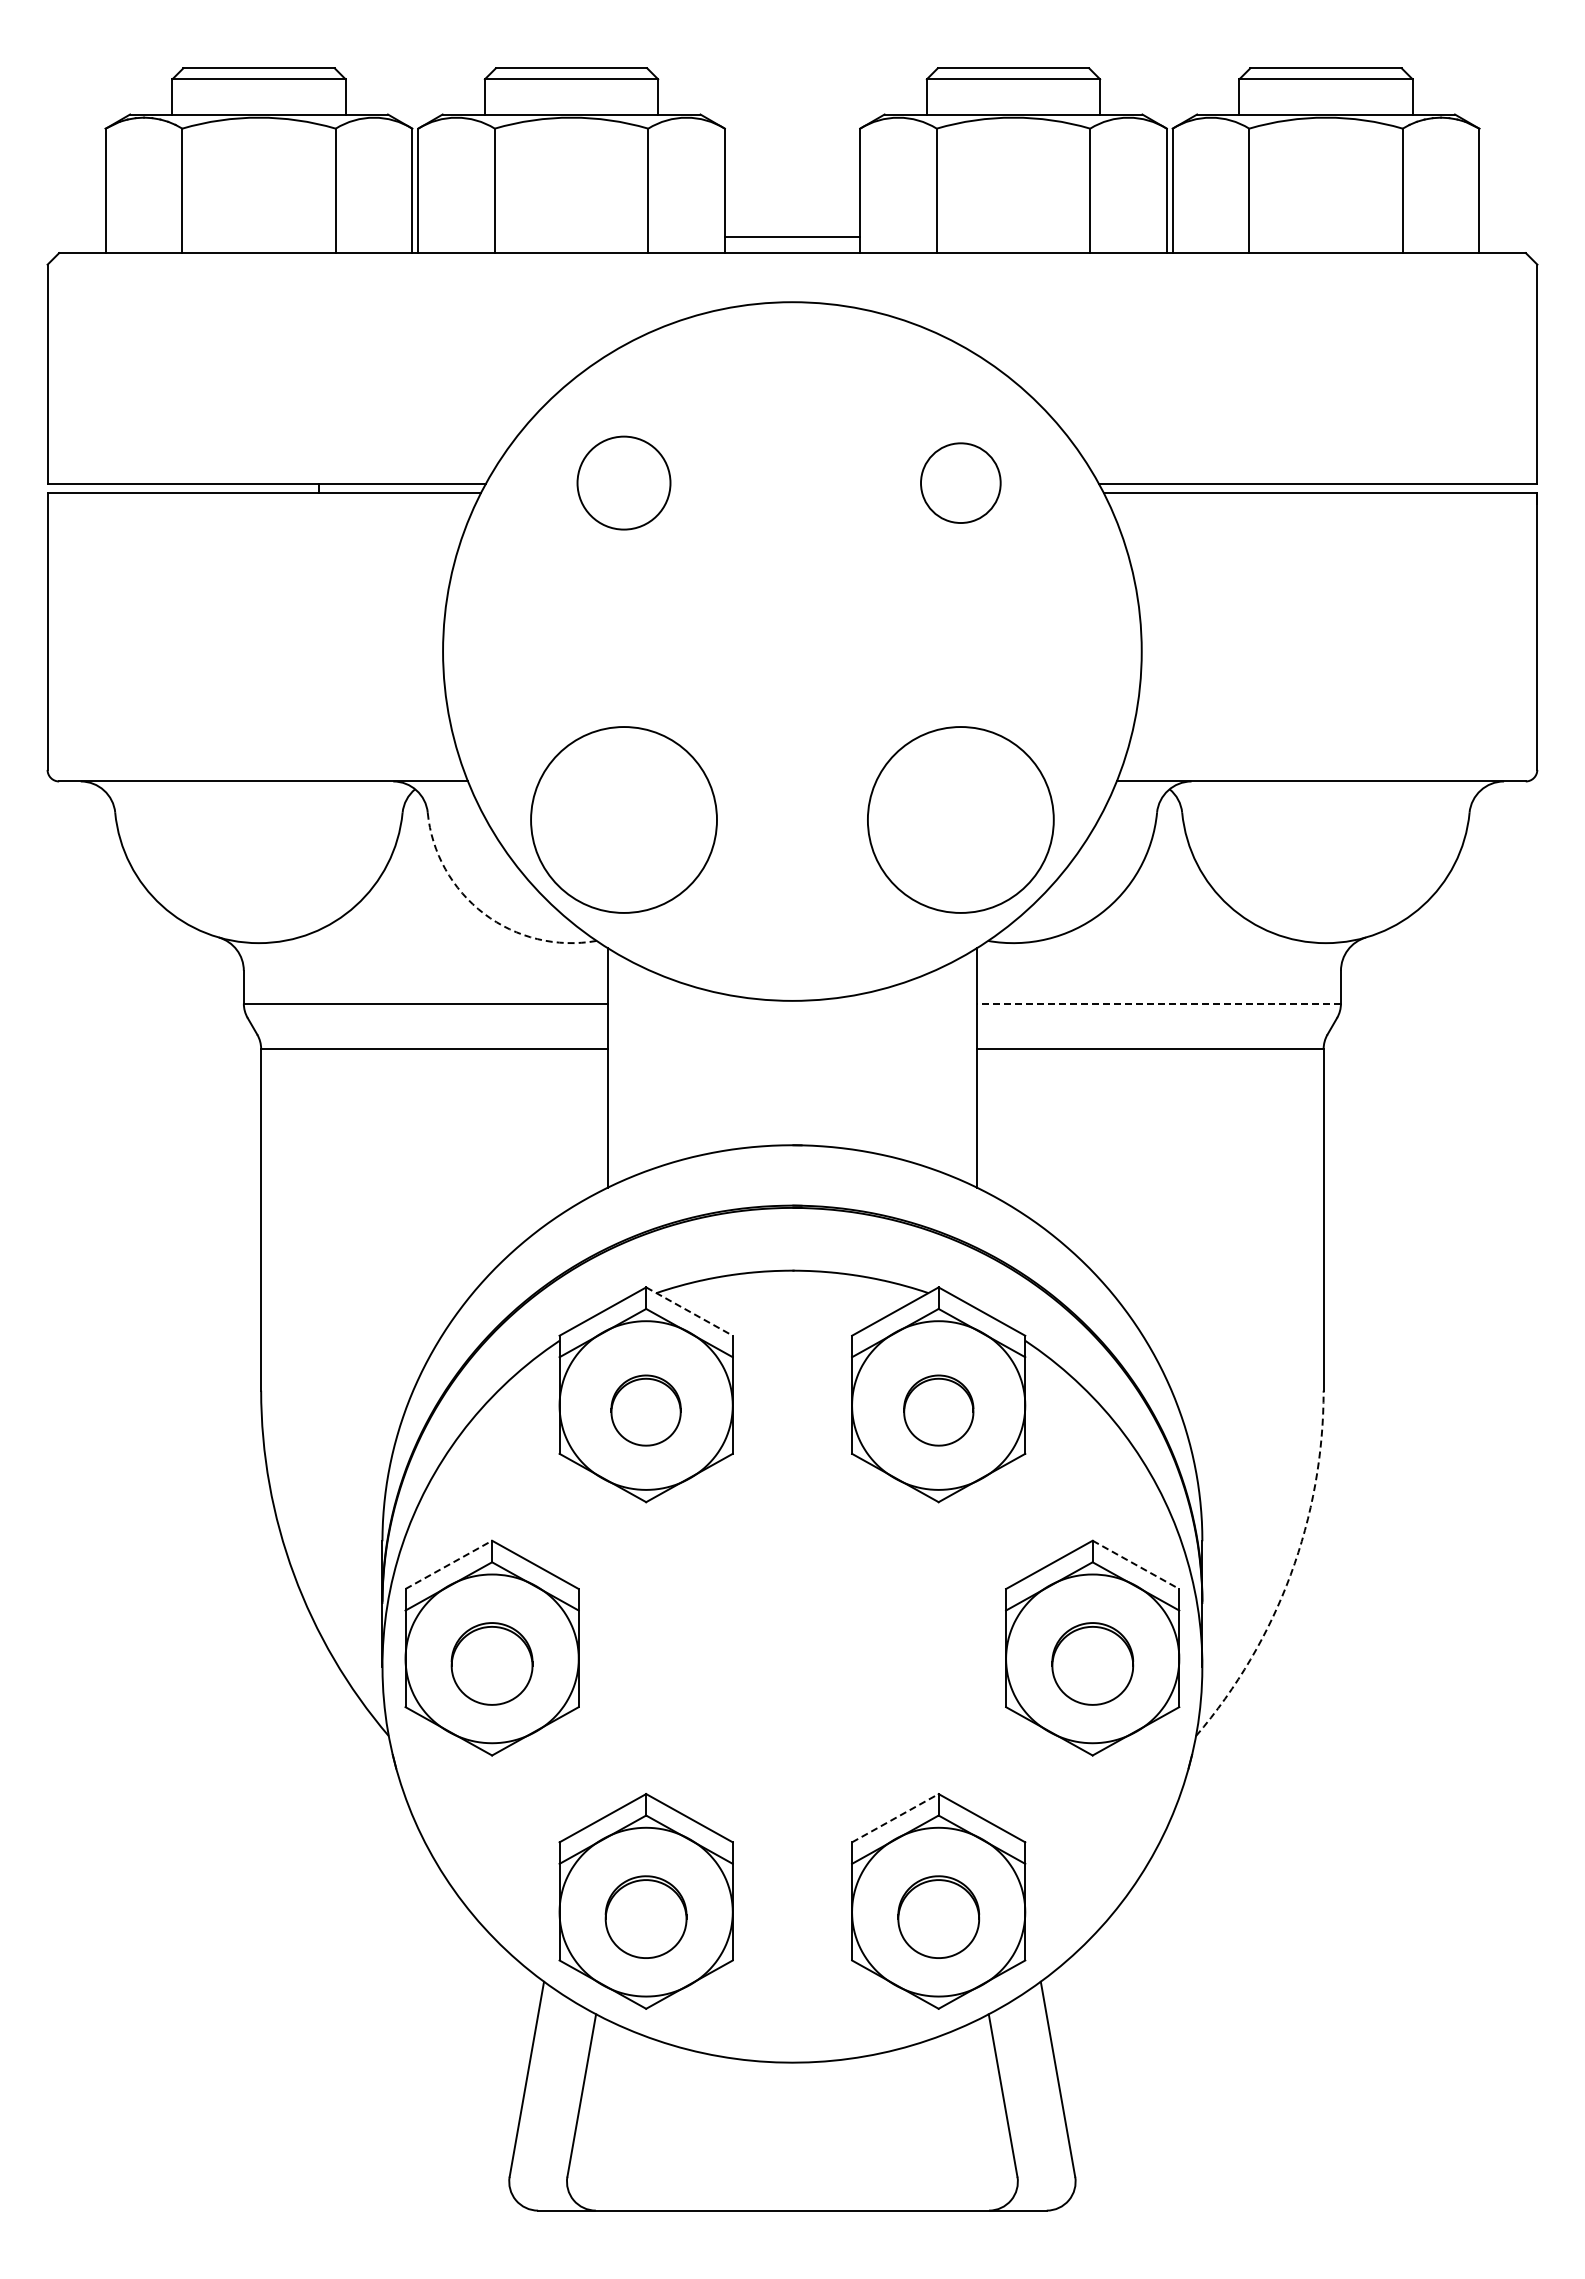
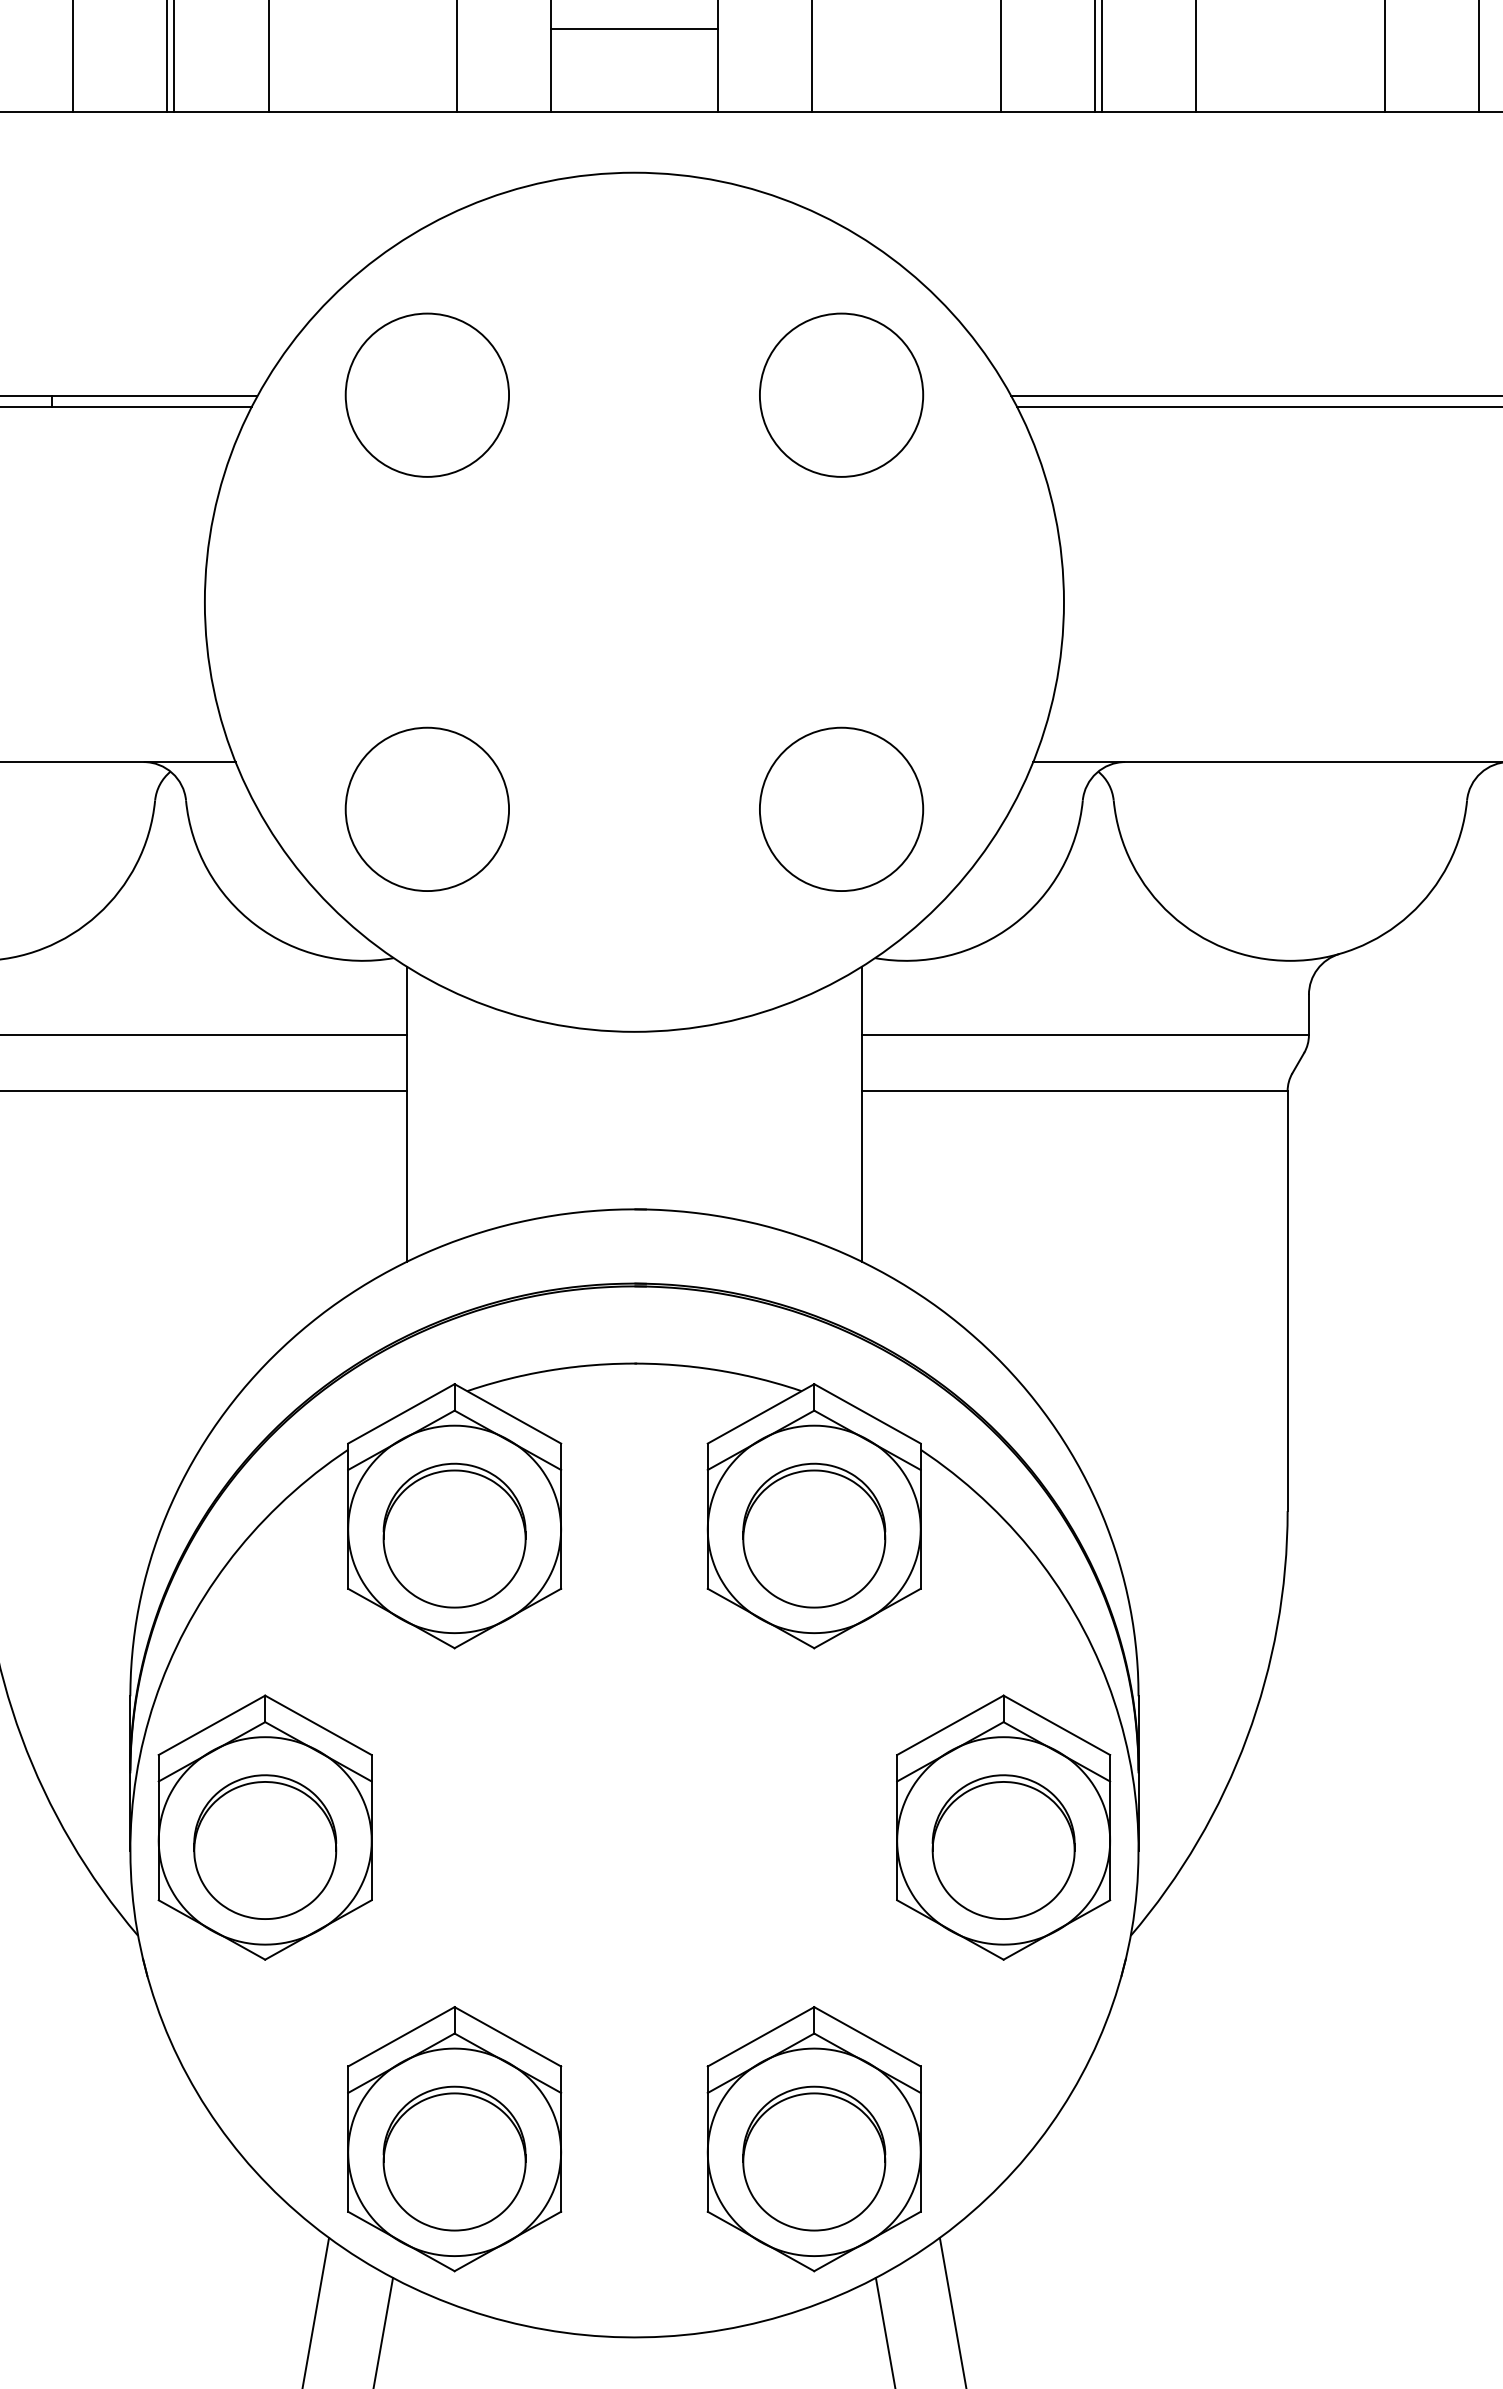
line: (792, 236) -> (634, 28), moved
circle: (623, 482) -> (426, 394), size x1.43
circle: (960, 482) -> (841, 394), size x1.67
circle: (623, 819) -> (426, 808), size x0.71
circle: (960, 819) -> (841, 808), size x0.71
arc: (484, 913) -> (255, 924), dashed -> solid
line: (1159, 1003) -> (1085, 1035), dashed -> solid
line: (689, 1311) -> (507, 1413), dashed -> solid
part: (645, 1410) -> (453, 1535), size x1.67
part: (938, 1410) -> (814, 1535), size x1.67
line: (448, 1564) -> (211, 1724), dashed -> solid
line: (1135, 1564) -> (1056, 1724), dashed -> solid
arc: (1290, 1574) -> (1246, 1737), dashed -> solid
part: (491, 1663) -> (264, 1846), size x1.43
part: (1092, 1663) -> (1003, 1846), size x1.43
line: (895, 1818) -> (761, 2037), dashed -> solid
part: (645, 1916) -> (453, 2157), size x1.43
part: (938, 1916) -> (814, 2157), size x1.43

